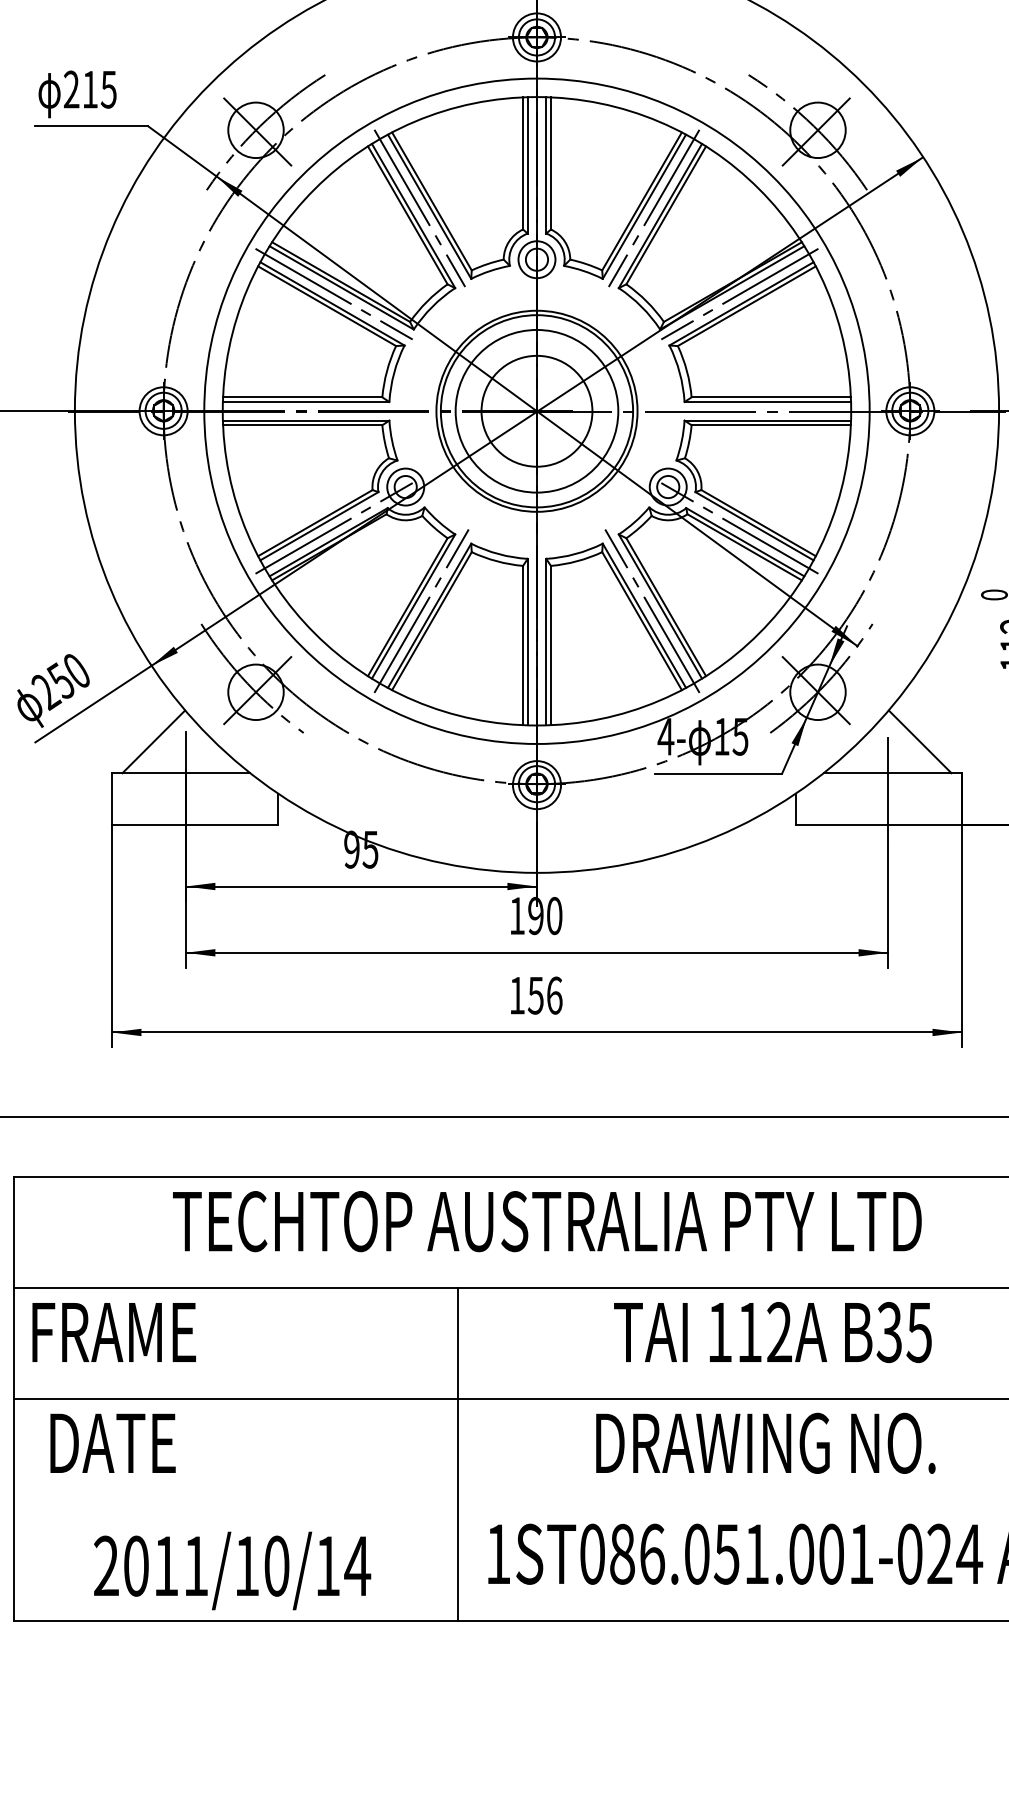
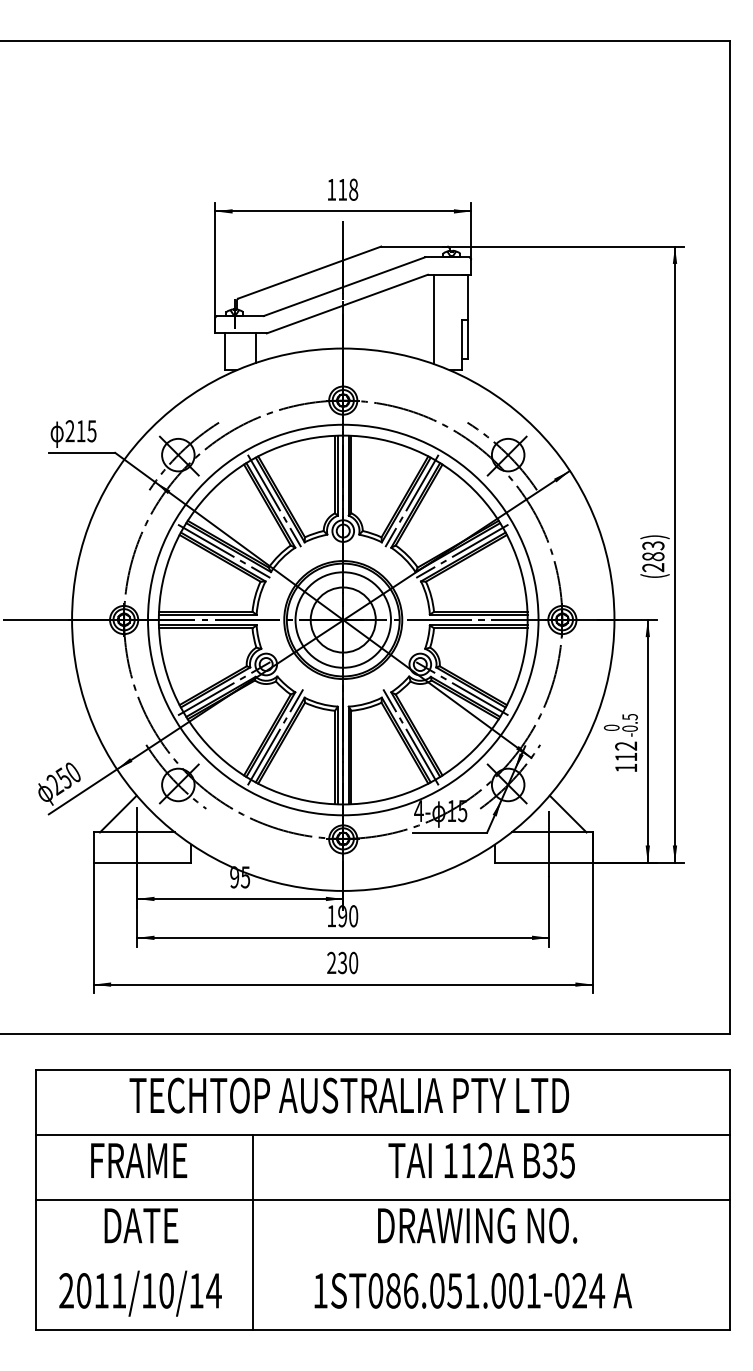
text: (535, 994) -> (342, 962), 156 -> 230
text: (114, 1332) -> (139, 1160), moved
text: (113, 1442) -> (141, 1225), moved
line: (459, 1453) -> (253, 1231), moved
text: (232, 1570) -> (140, 1293), moved

